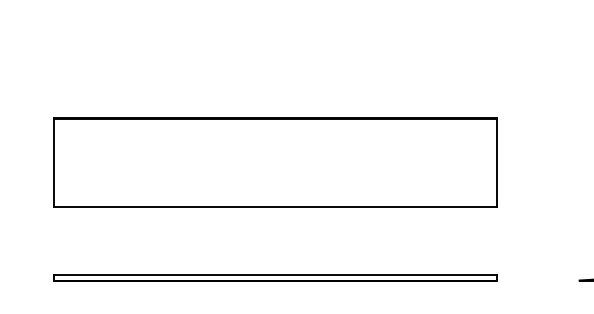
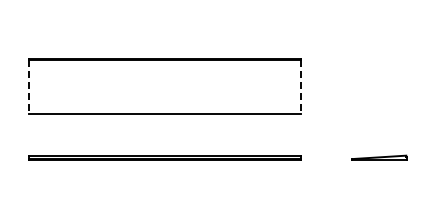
line: (54, 162) -> (29, 86), solid -> dashed
line: (496, 162) -> (301, 86), solid -> dashed

